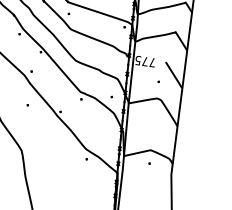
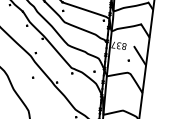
text: (144, 61) -> (118, 45), 775 -> 837

